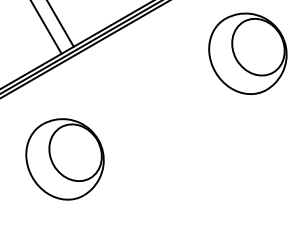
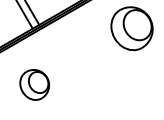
part: (64, 158) -> (34, 84), size x0.7

